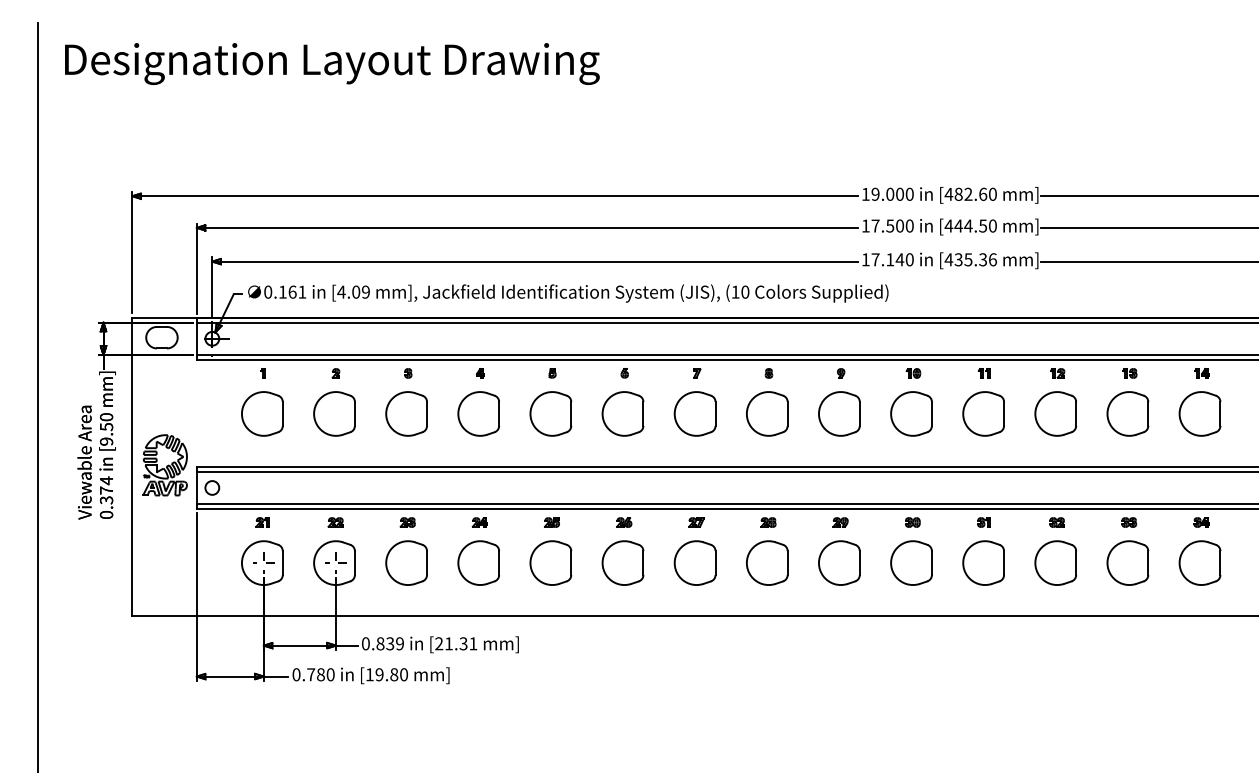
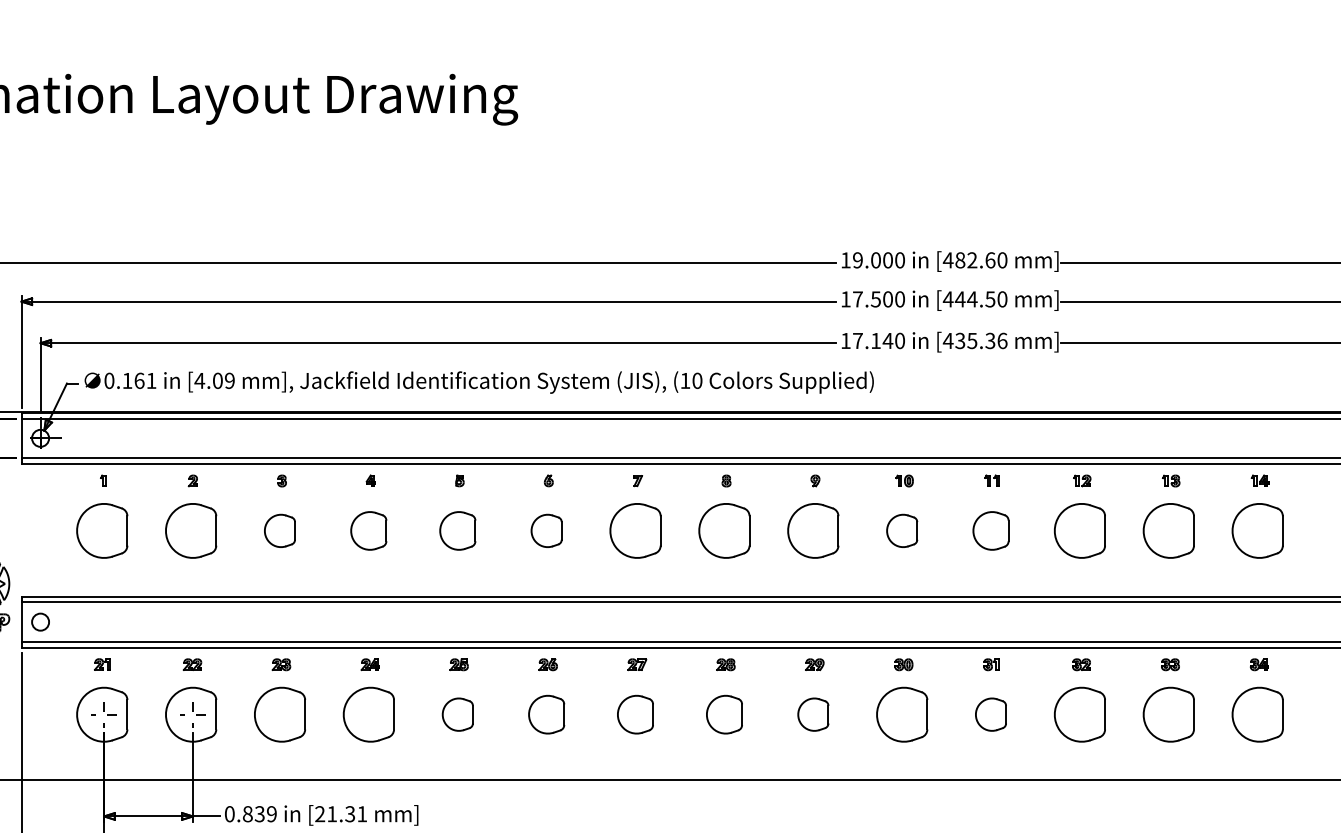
part: (406, 413) -> (279, 530), size x0.6
part: (478, 413) -> (368, 530), size x0.7
part: (550, 413) -> (457, 530), size x0.7
part: (622, 413) -> (546, 530), size x0.6
part: (911, 413) -> (902, 530), size x0.6
part: (983, 413) -> (990, 530), size x0.7
part: (550, 562) -> (457, 713), size x0.6
part: (622, 562) -> (546, 713), size x0.7
part: (694, 562) -> (634, 713), size x0.7
part: (767, 562) -> (724, 713), size x0.7
part: (839, 562) -> (813, 713), size x0.6
part: (983, 562) -> (990, 713), size x0.6

